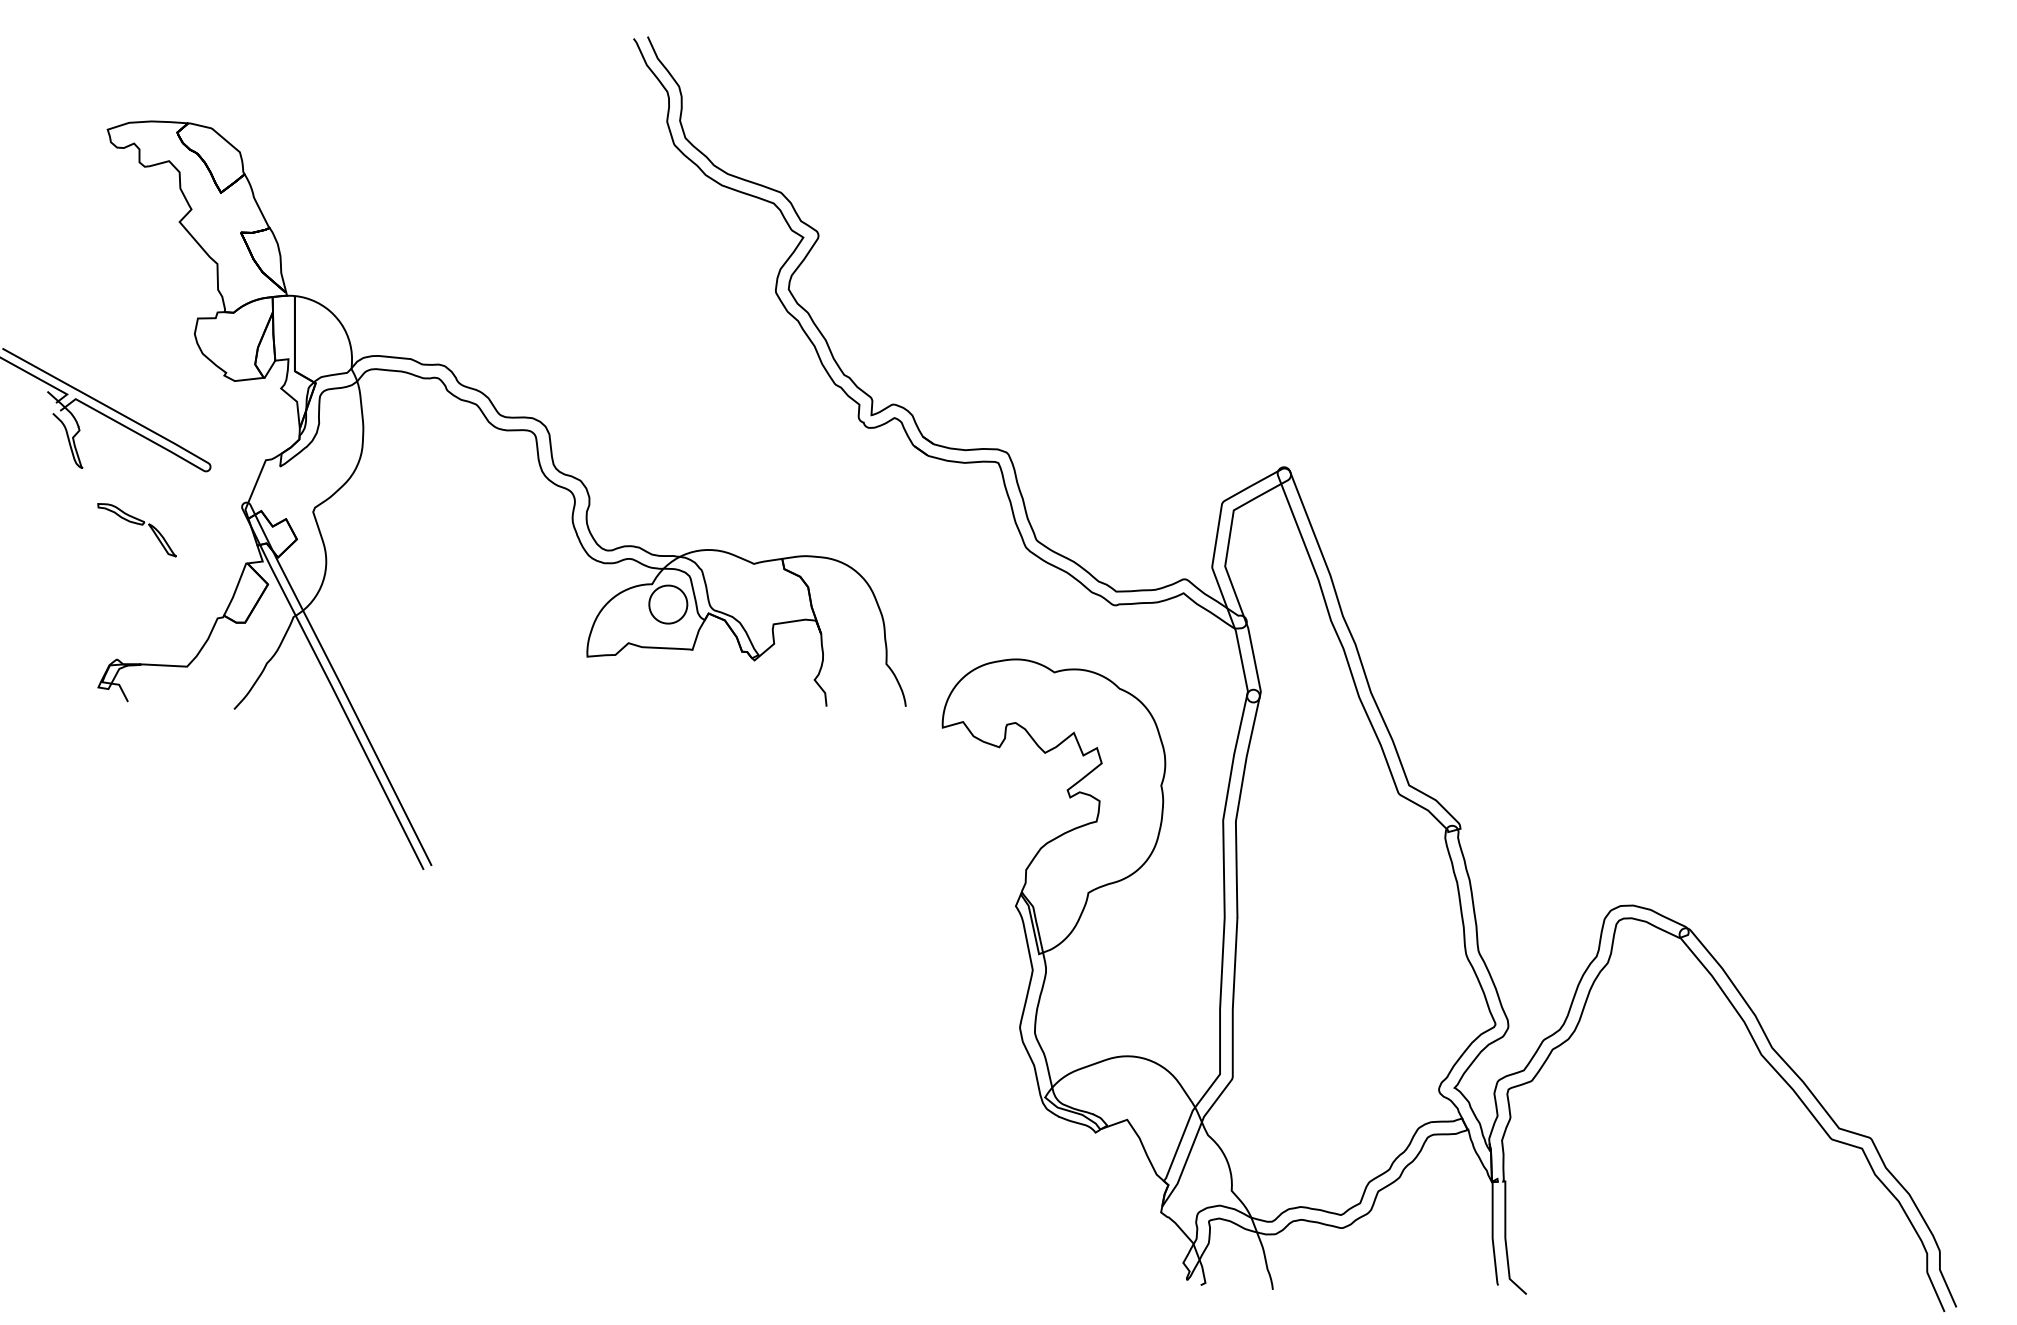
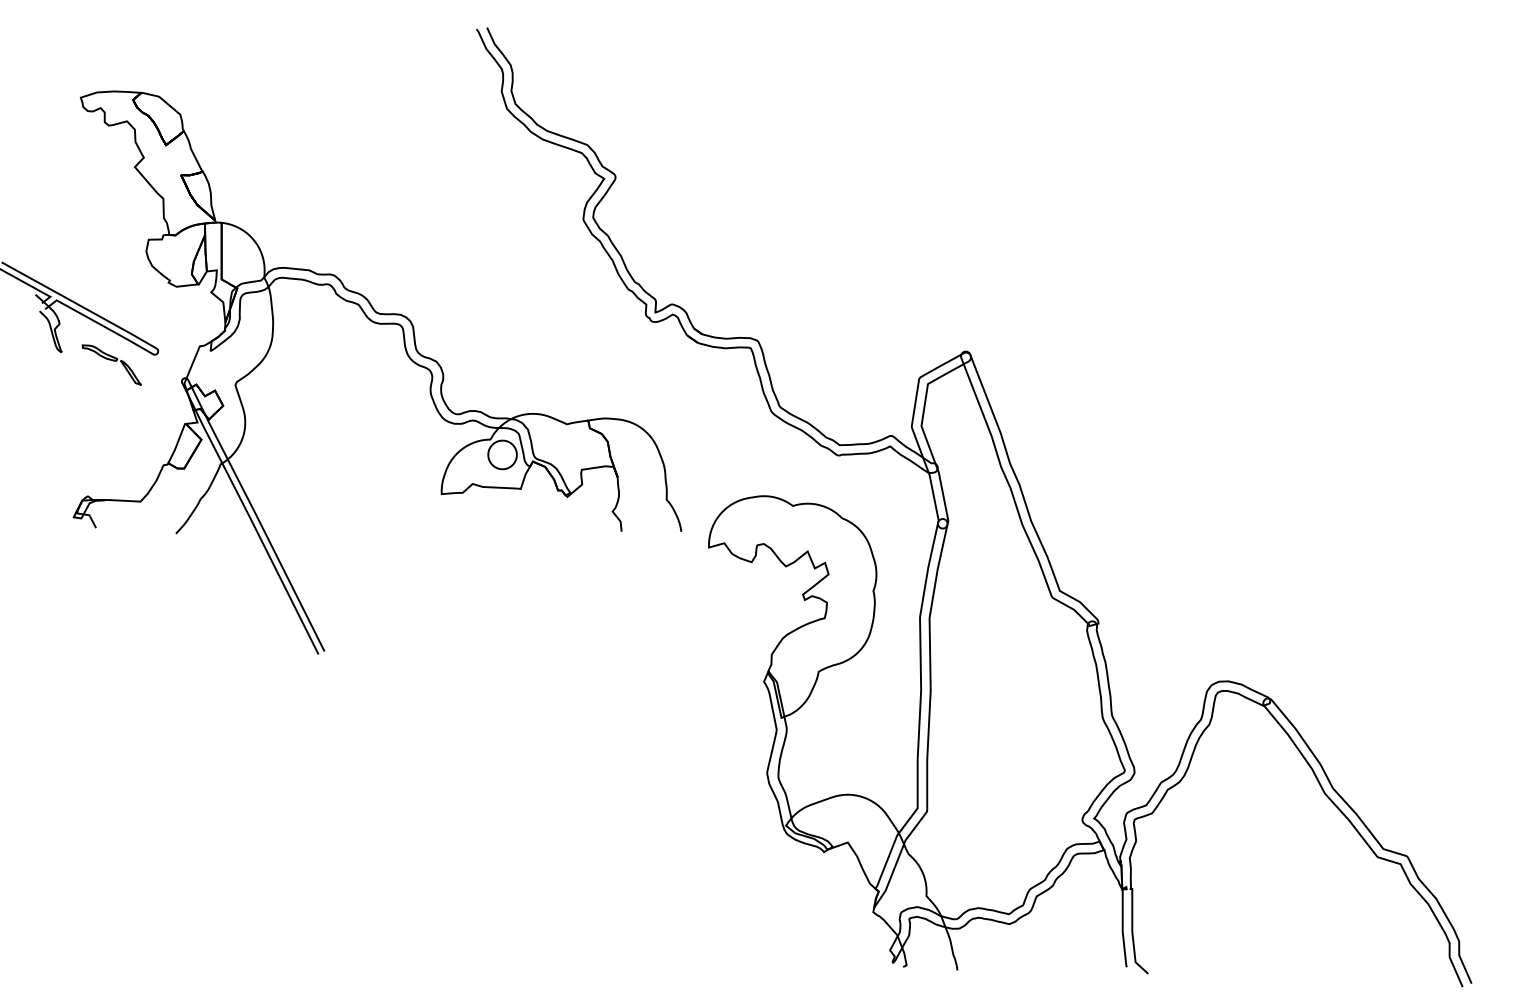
part: (136, 530) -> (111, 365), moved

